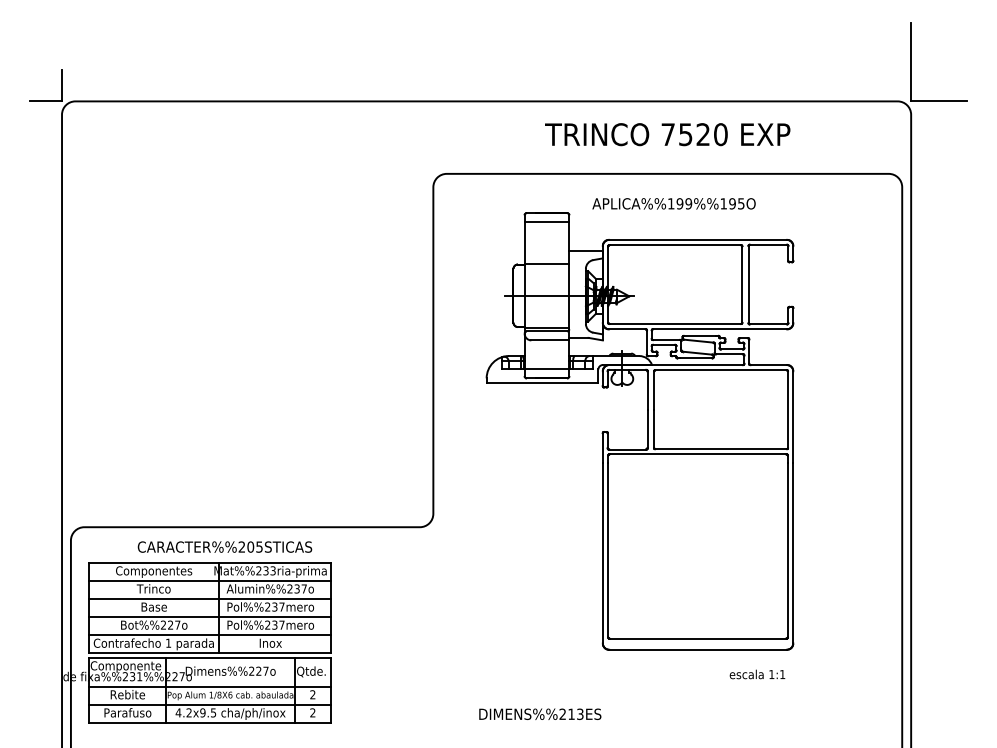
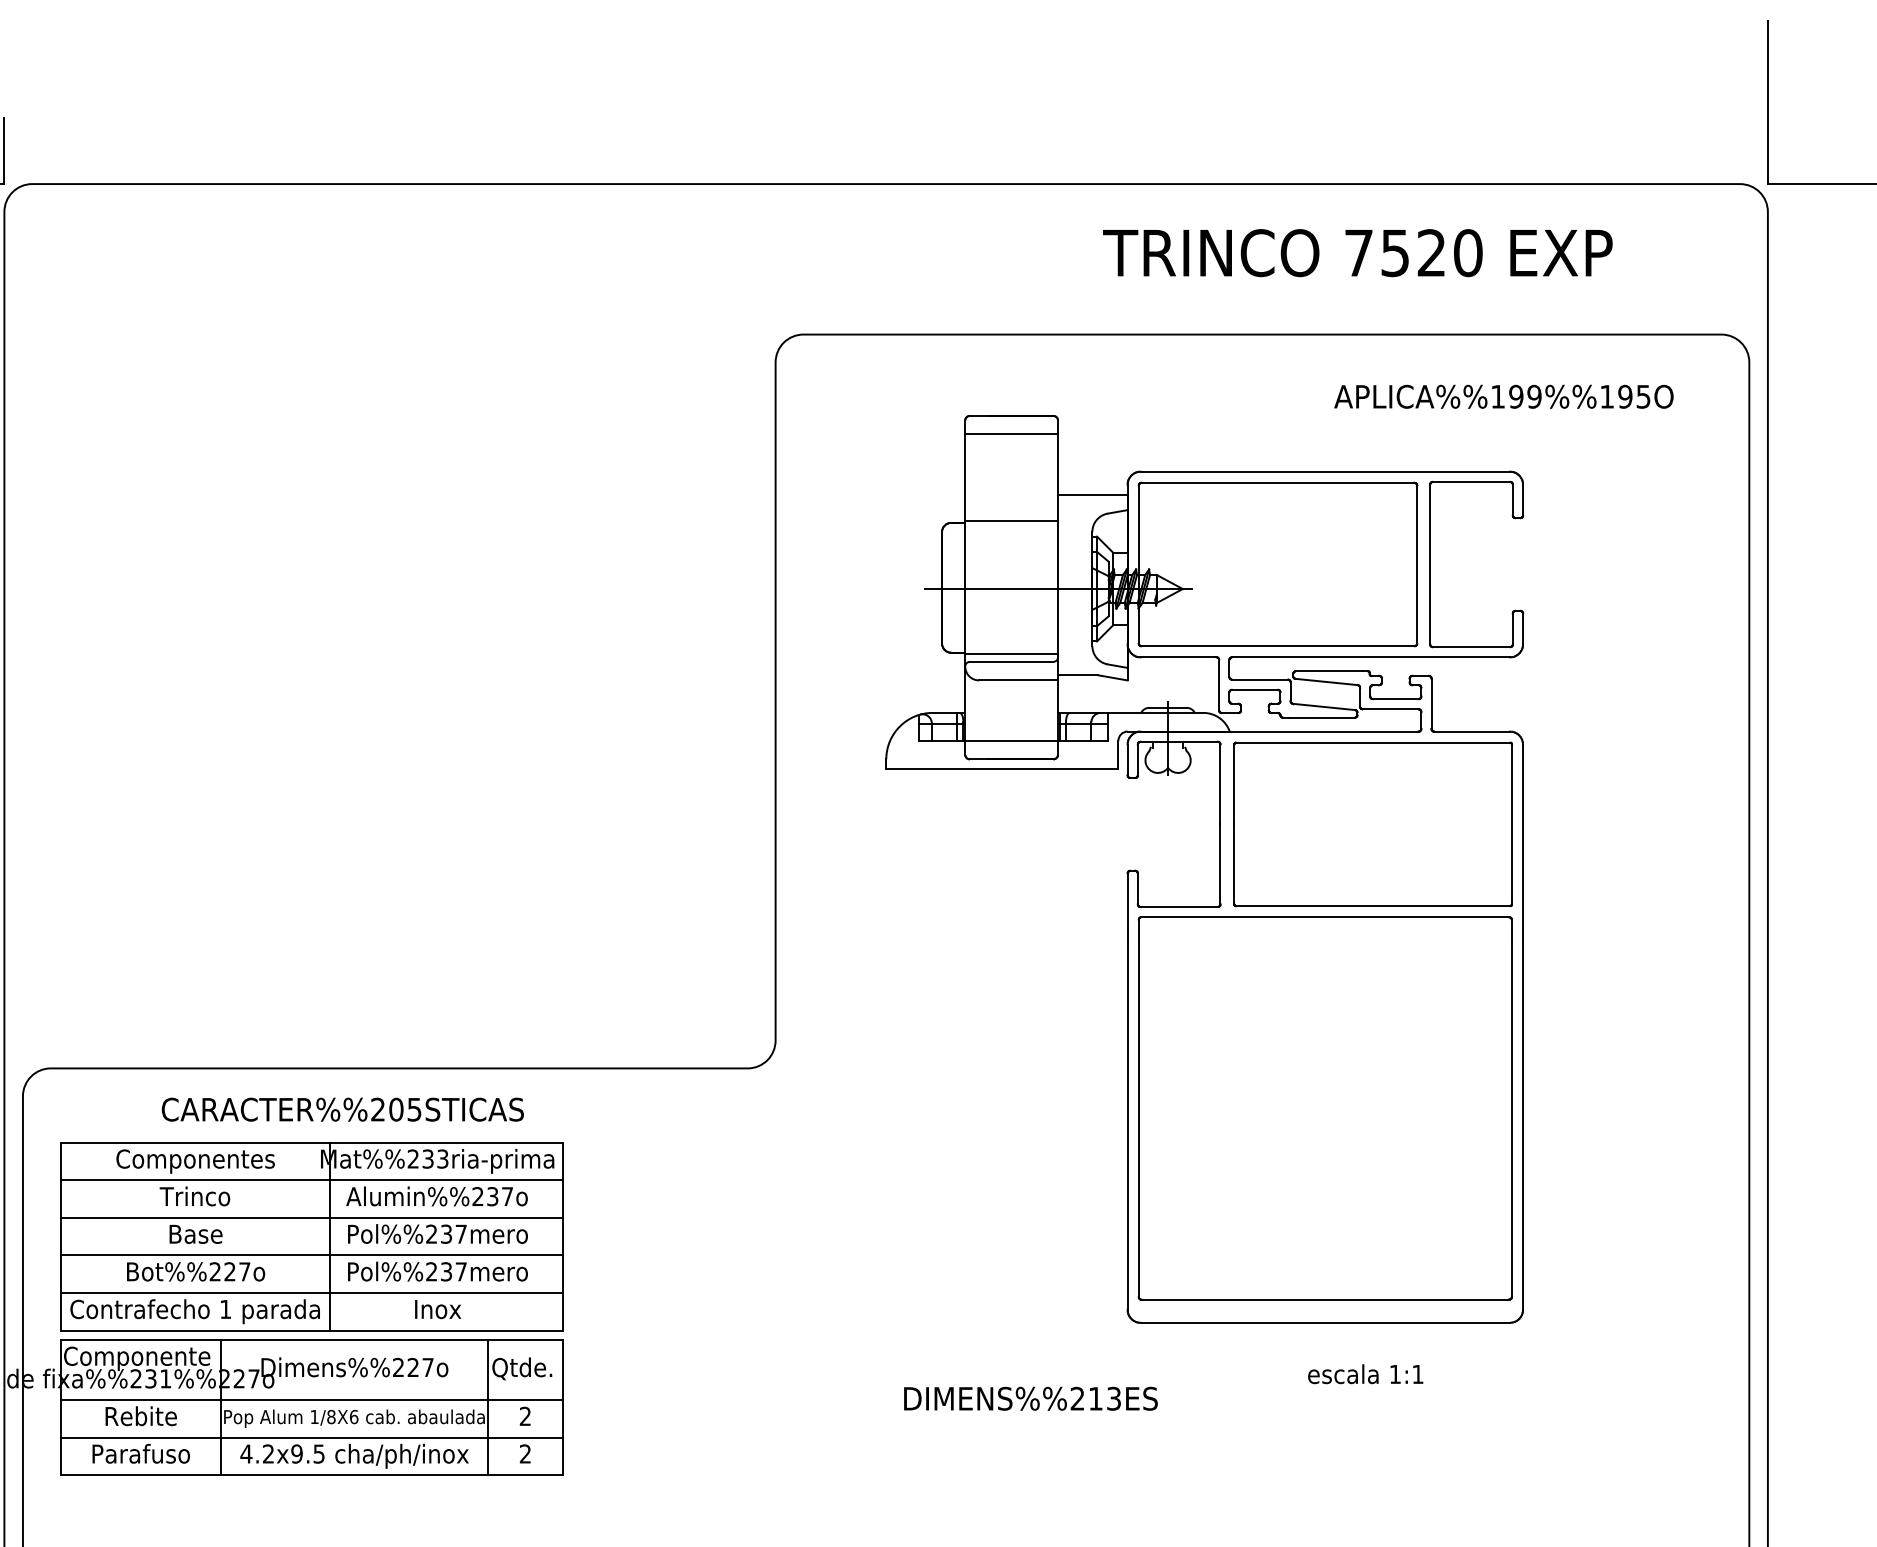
text: (667, 134) -> (1357, 252), moved
text: (673, 203) -> (1502, 396), moved
text: (757, 674) -> (1365, 1374), moved
text: (540, 713) -> (1031, 1397), moved

